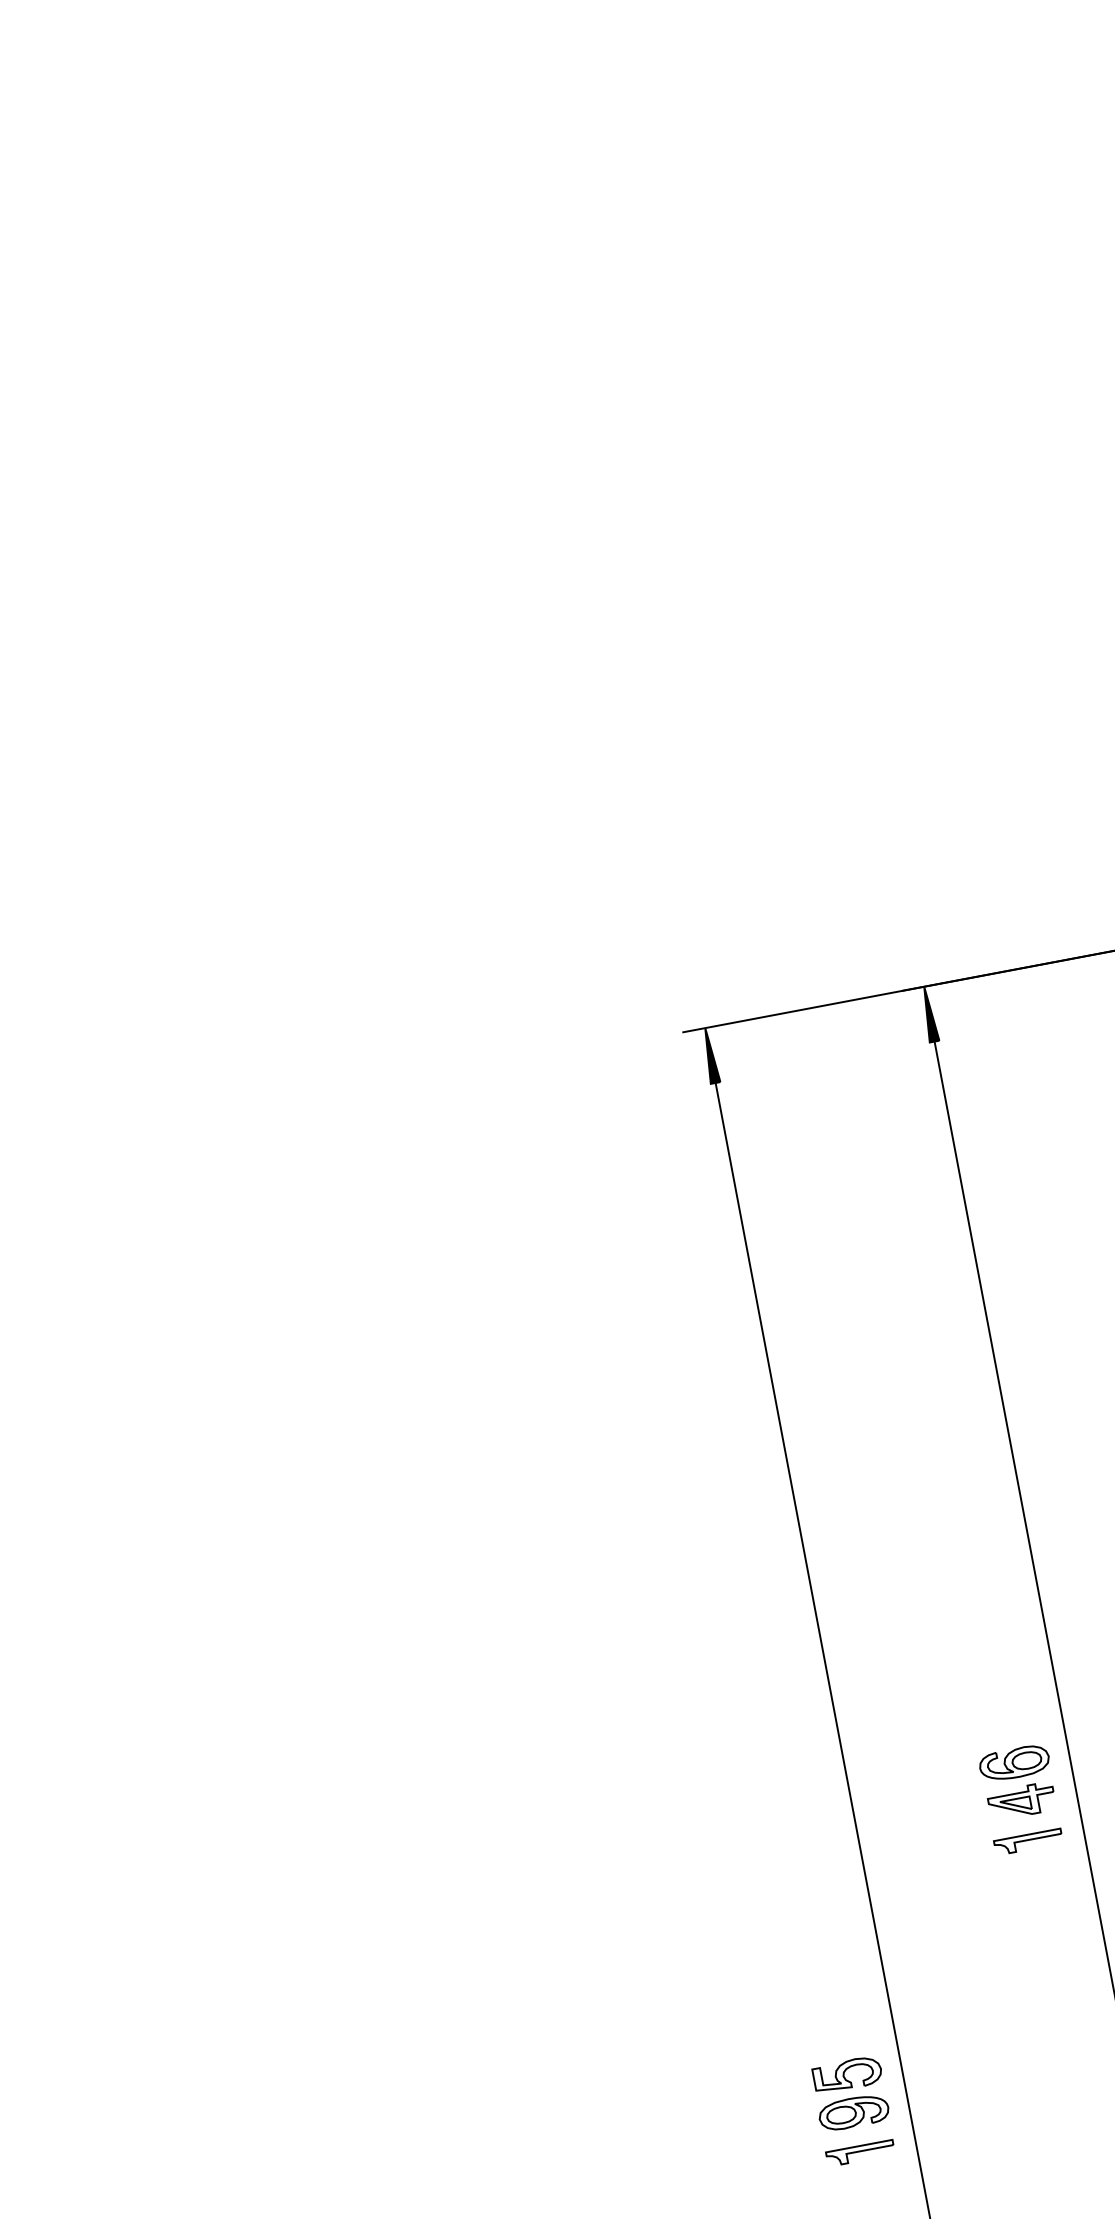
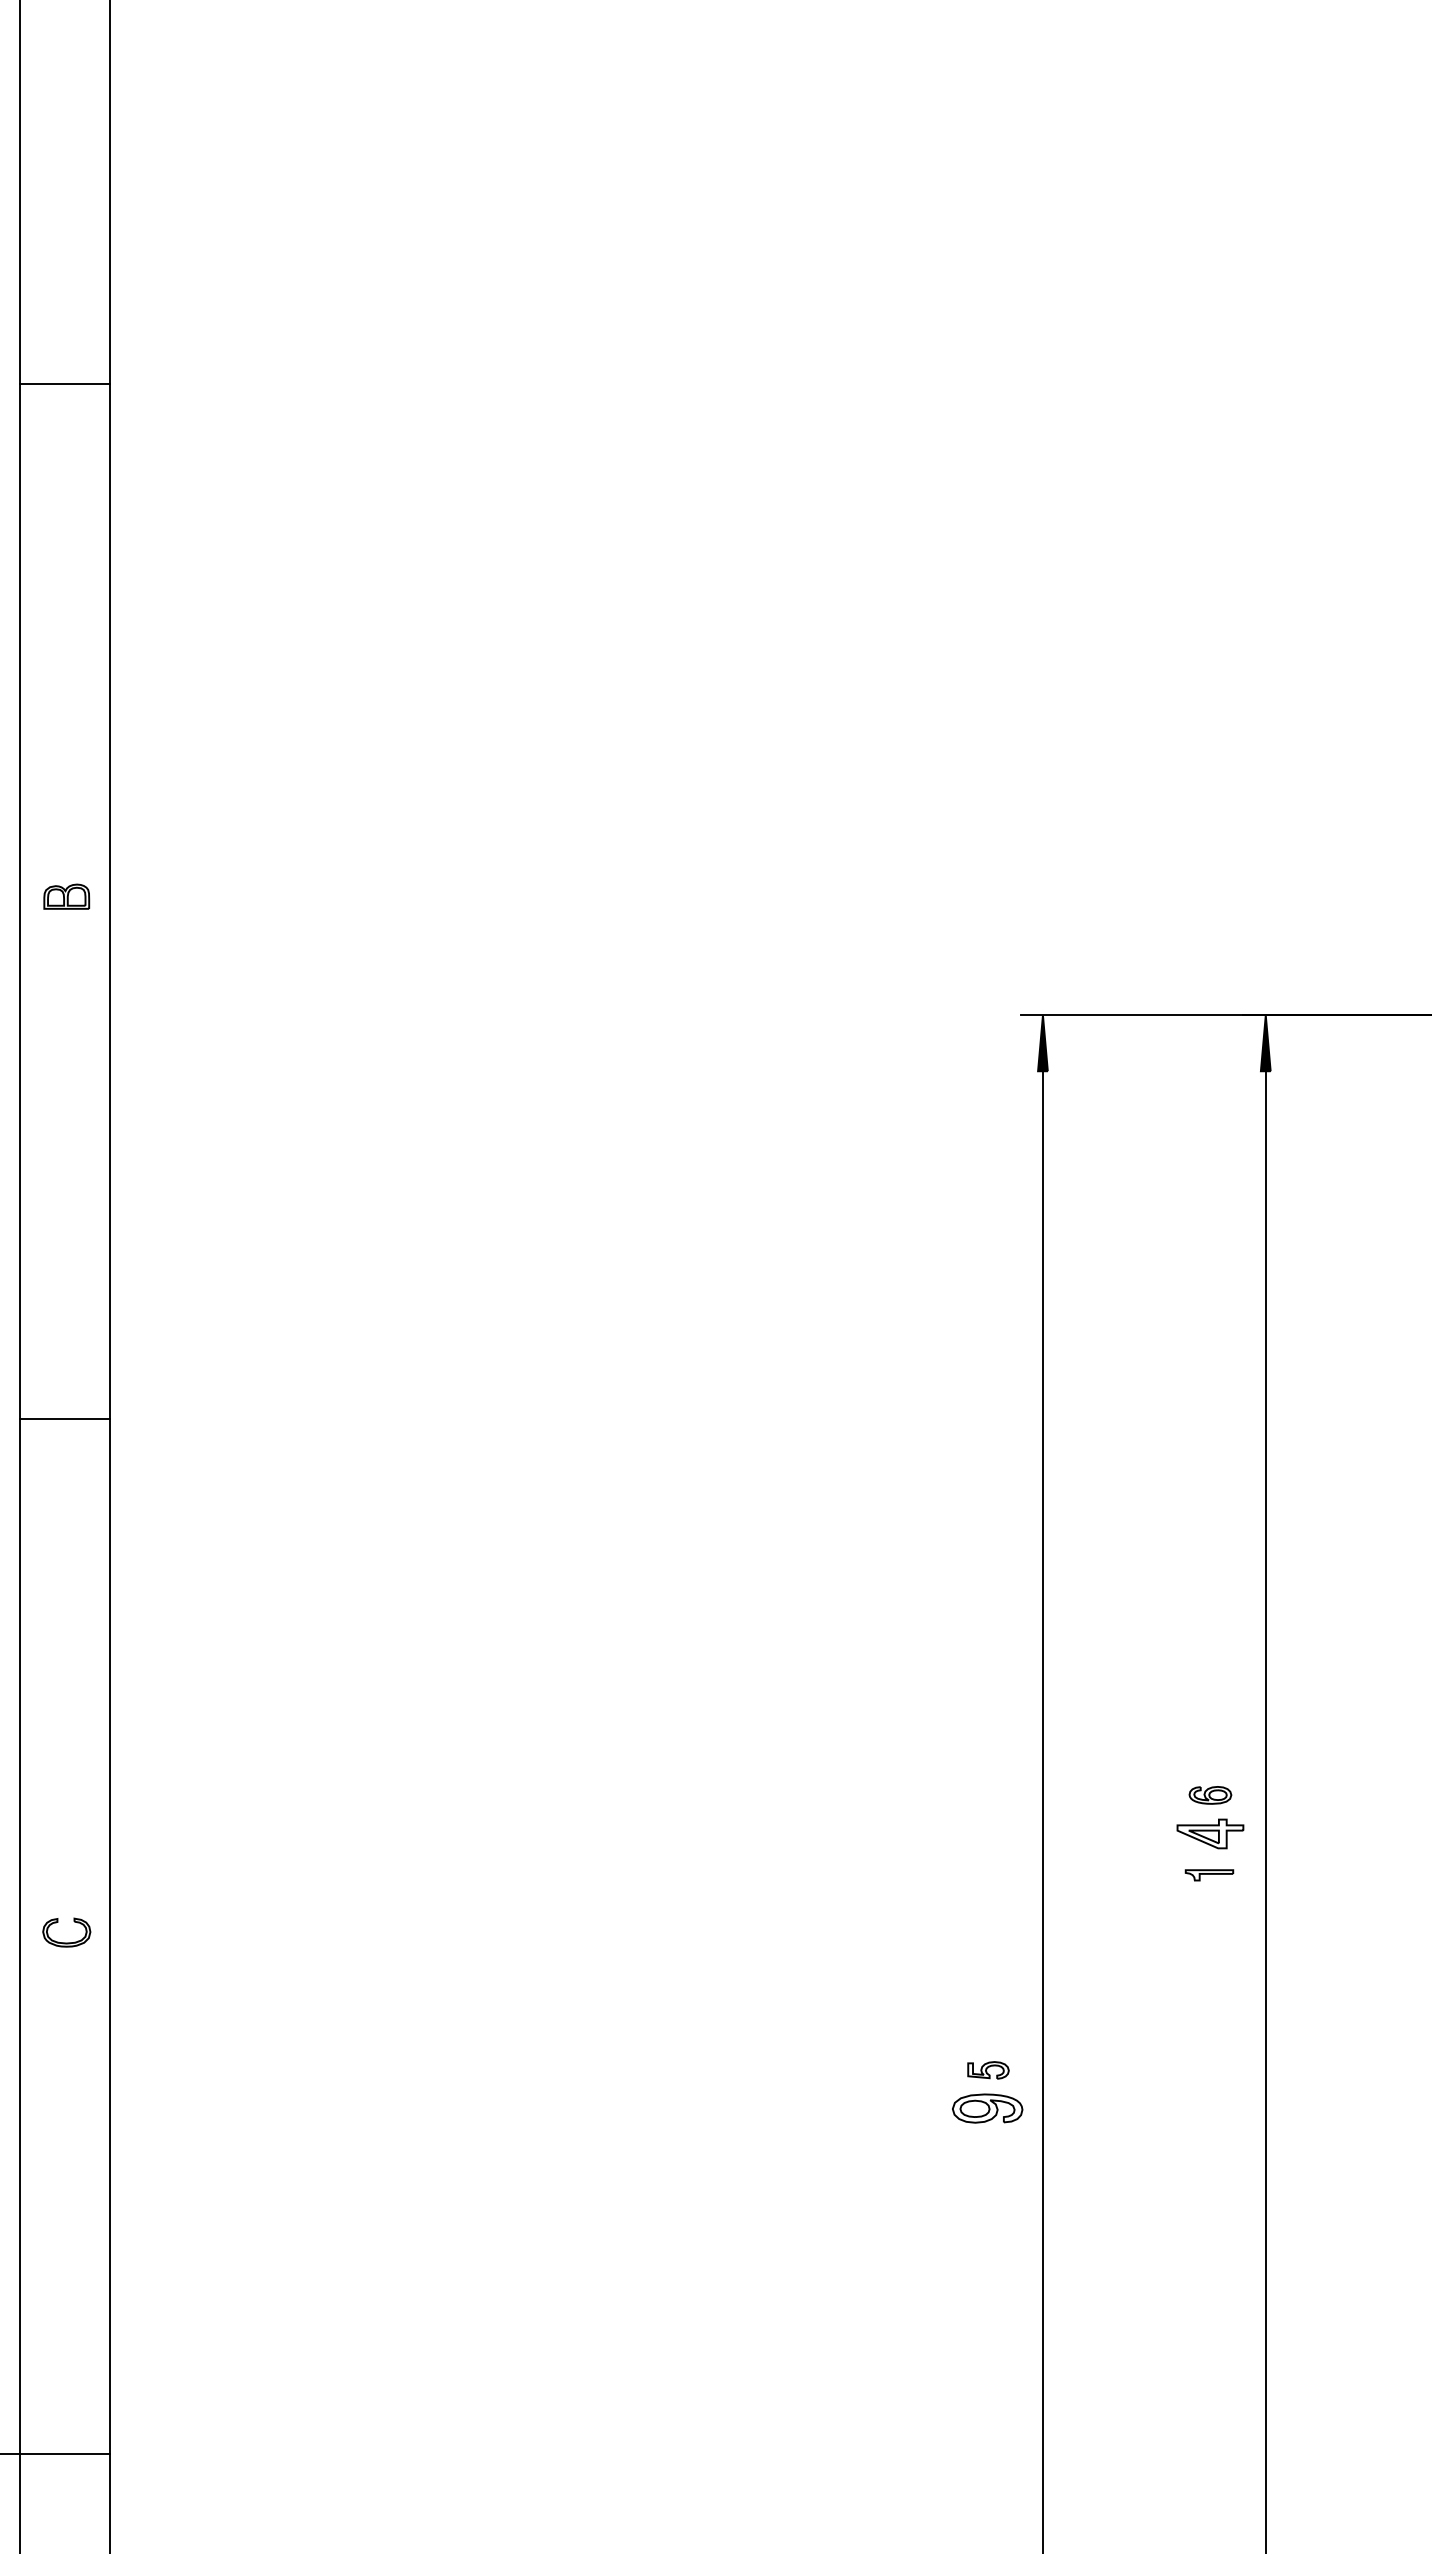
part: (1014, 1763) -> (1210, 1795), size x0.6
part: (1028, 1842) -> (1209, 1875), size x0.7
part: (847, 2074) -> (988, 2070), size x0.6
part: (860, 2152) -> (986, 2149), removed

